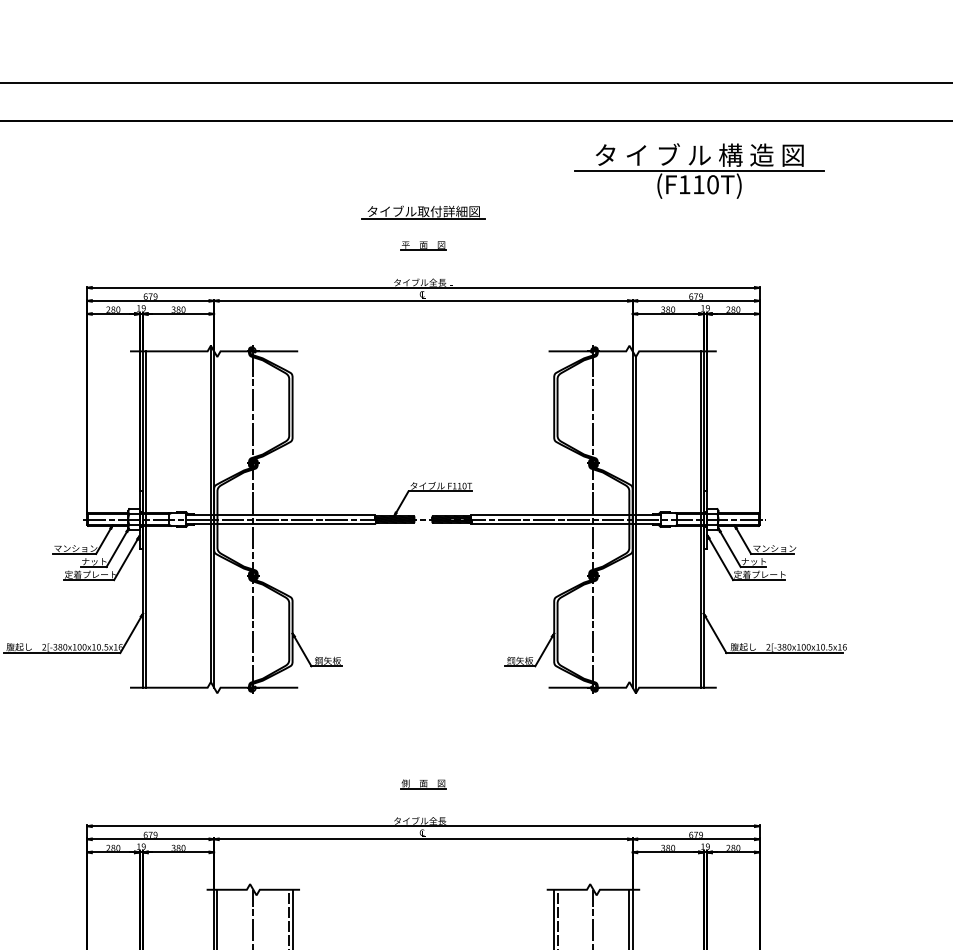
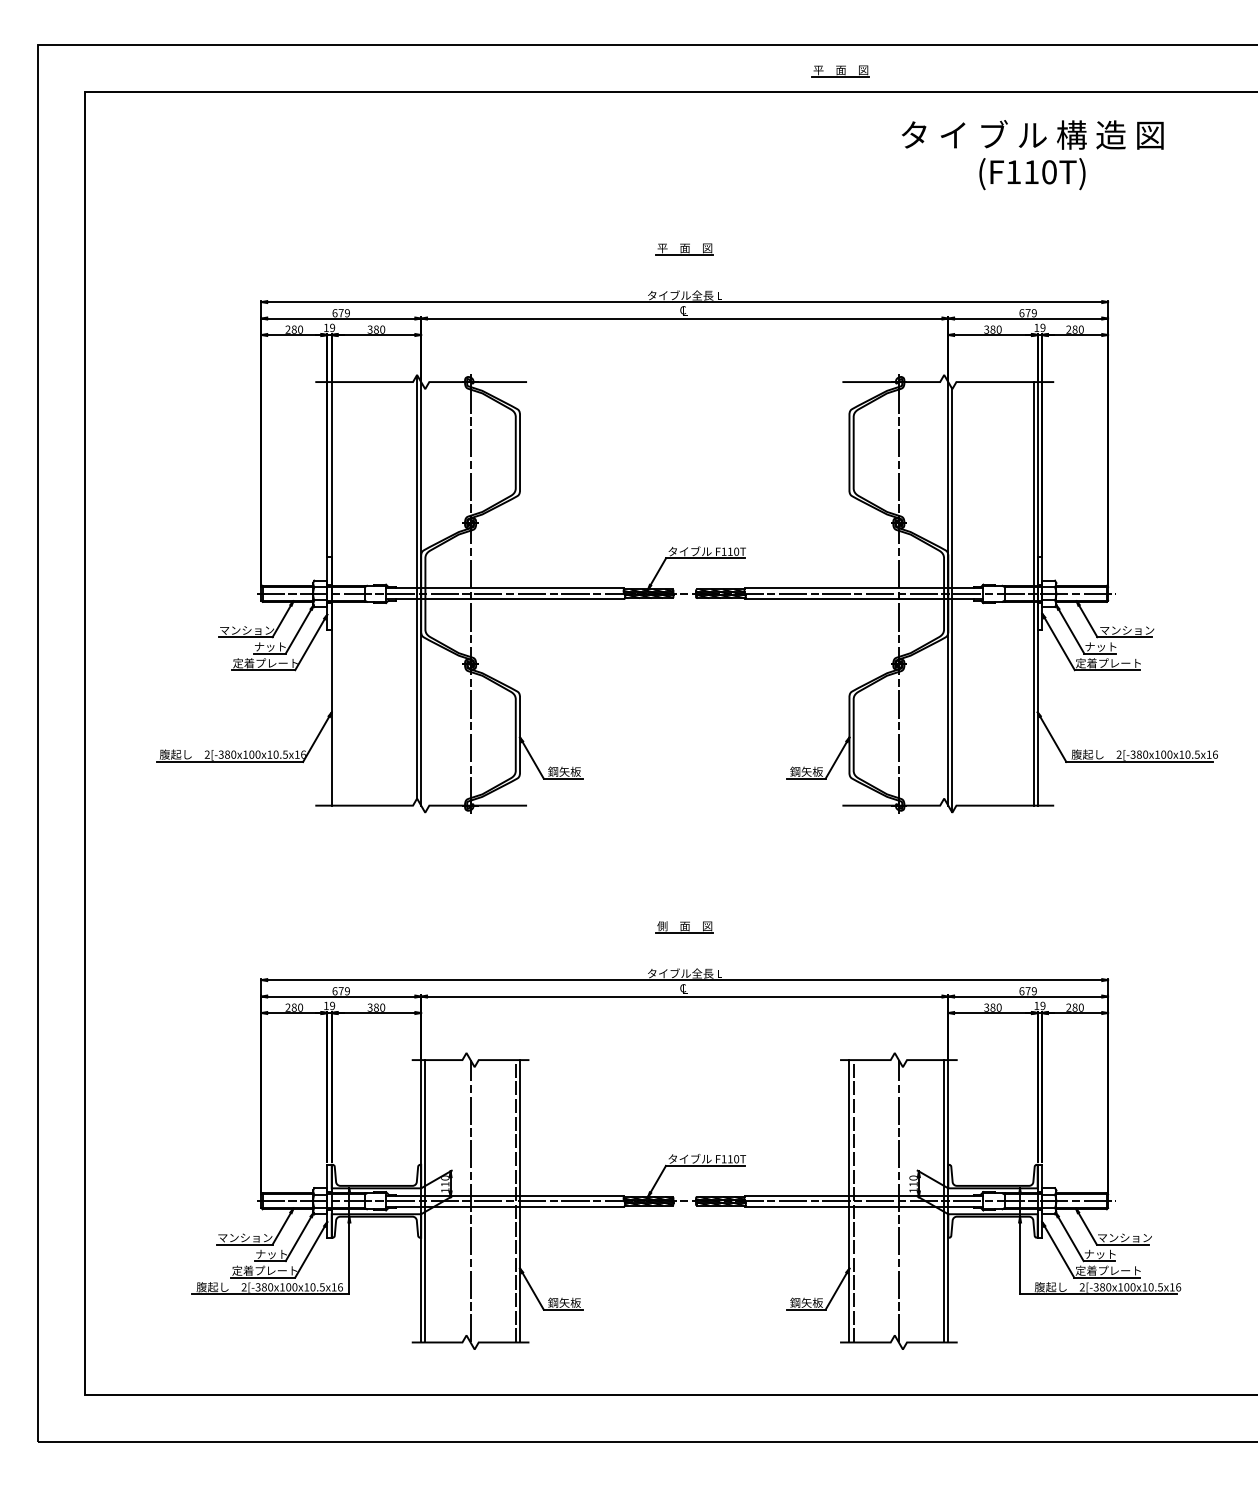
part: (547, 104) -> (840, 71), added
line: (699, 171) -> (1032, 155), removed
part: (423, 212) -> (684, 207), removed
line: (146, 519) -> (335, 593), removed

